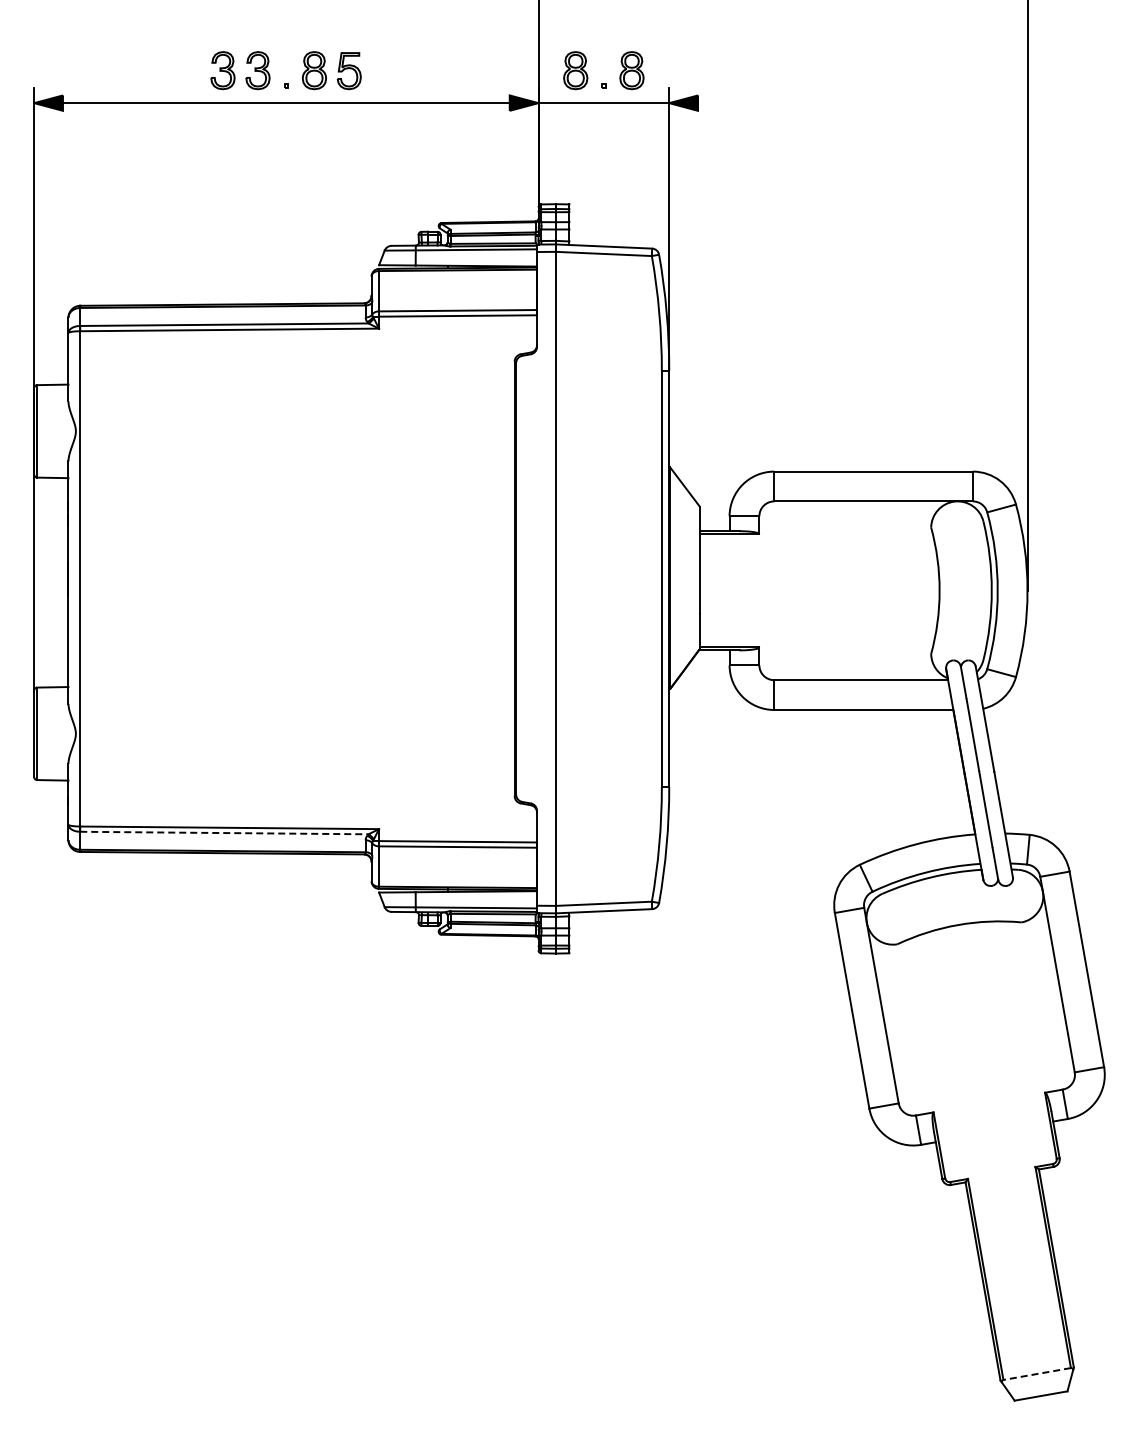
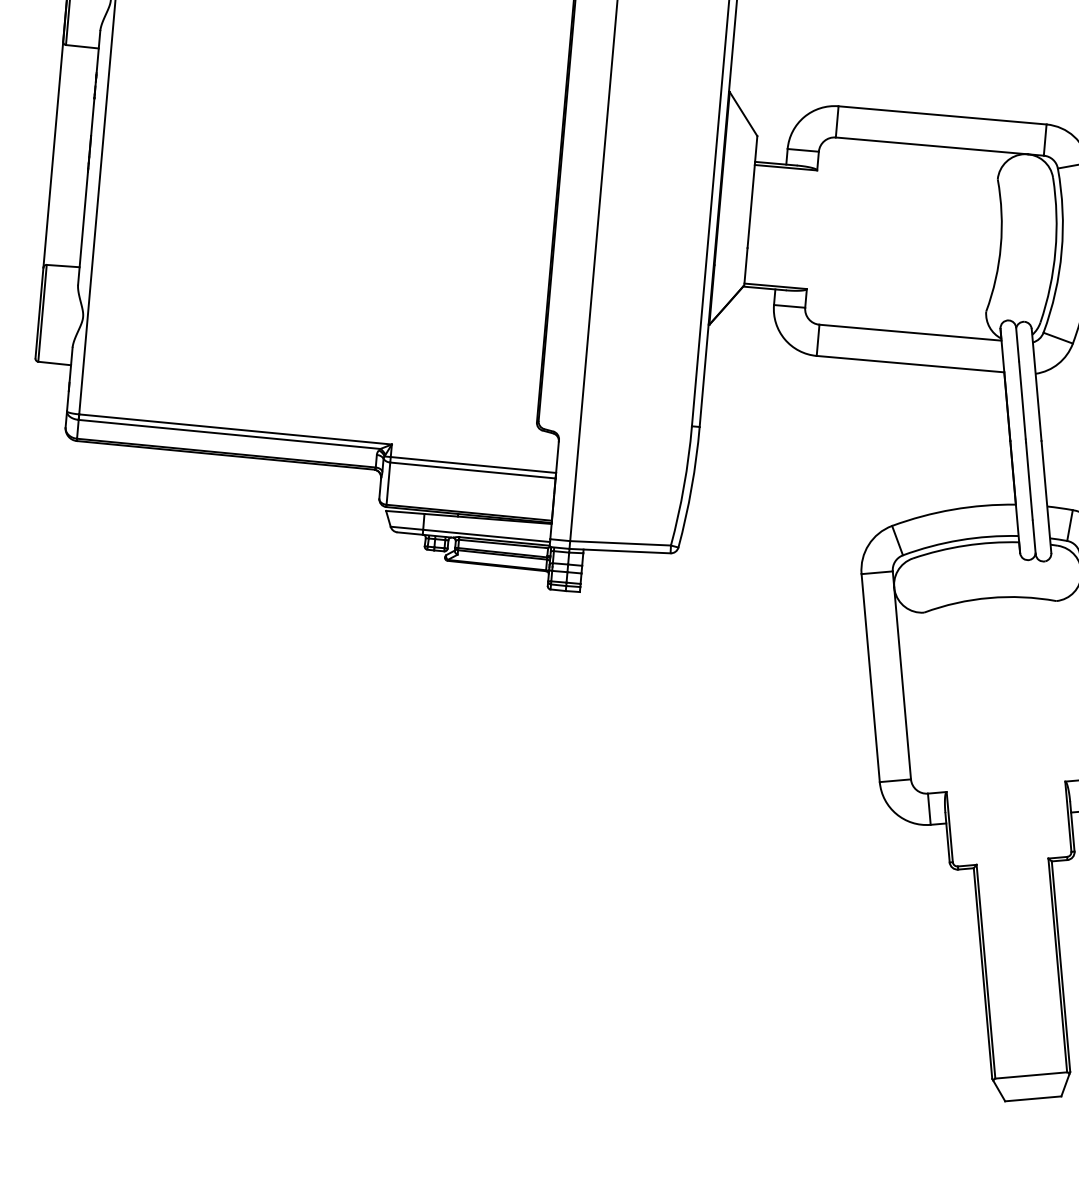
line: (224, 833) -> (229, 434), dashed -> solid
line: (1036, 1374) -> (1030, 1075), dashed -> solid

